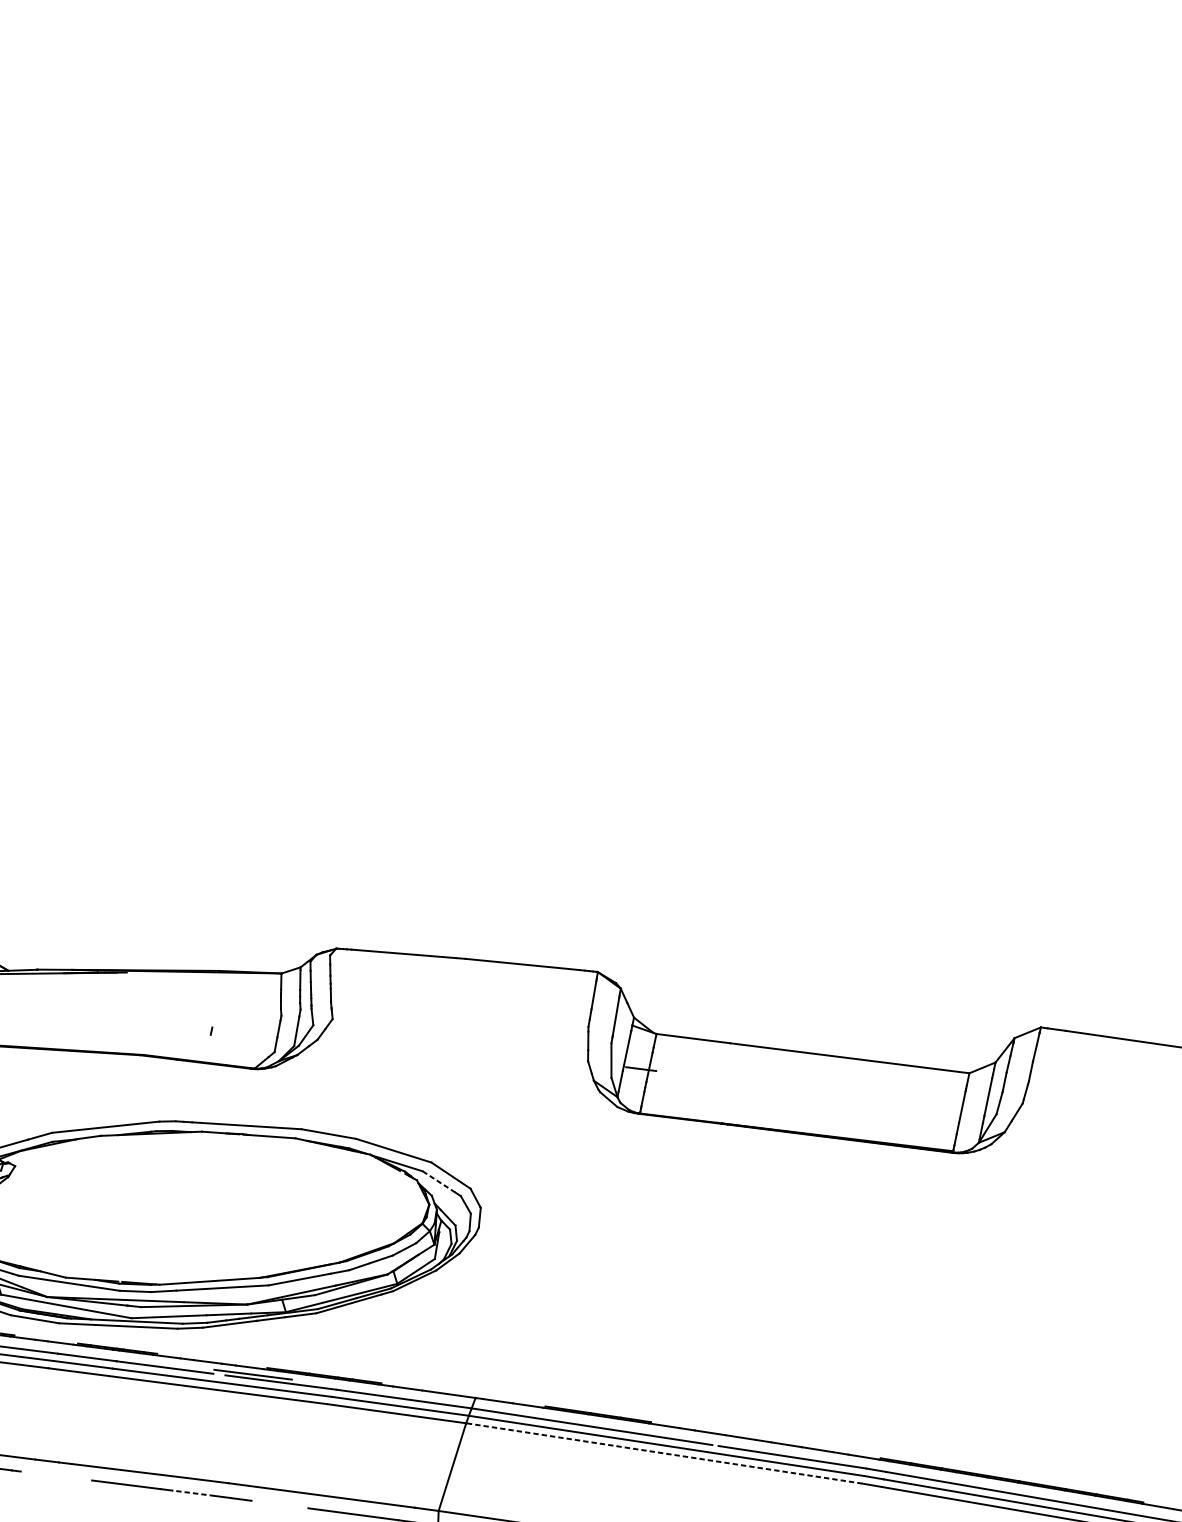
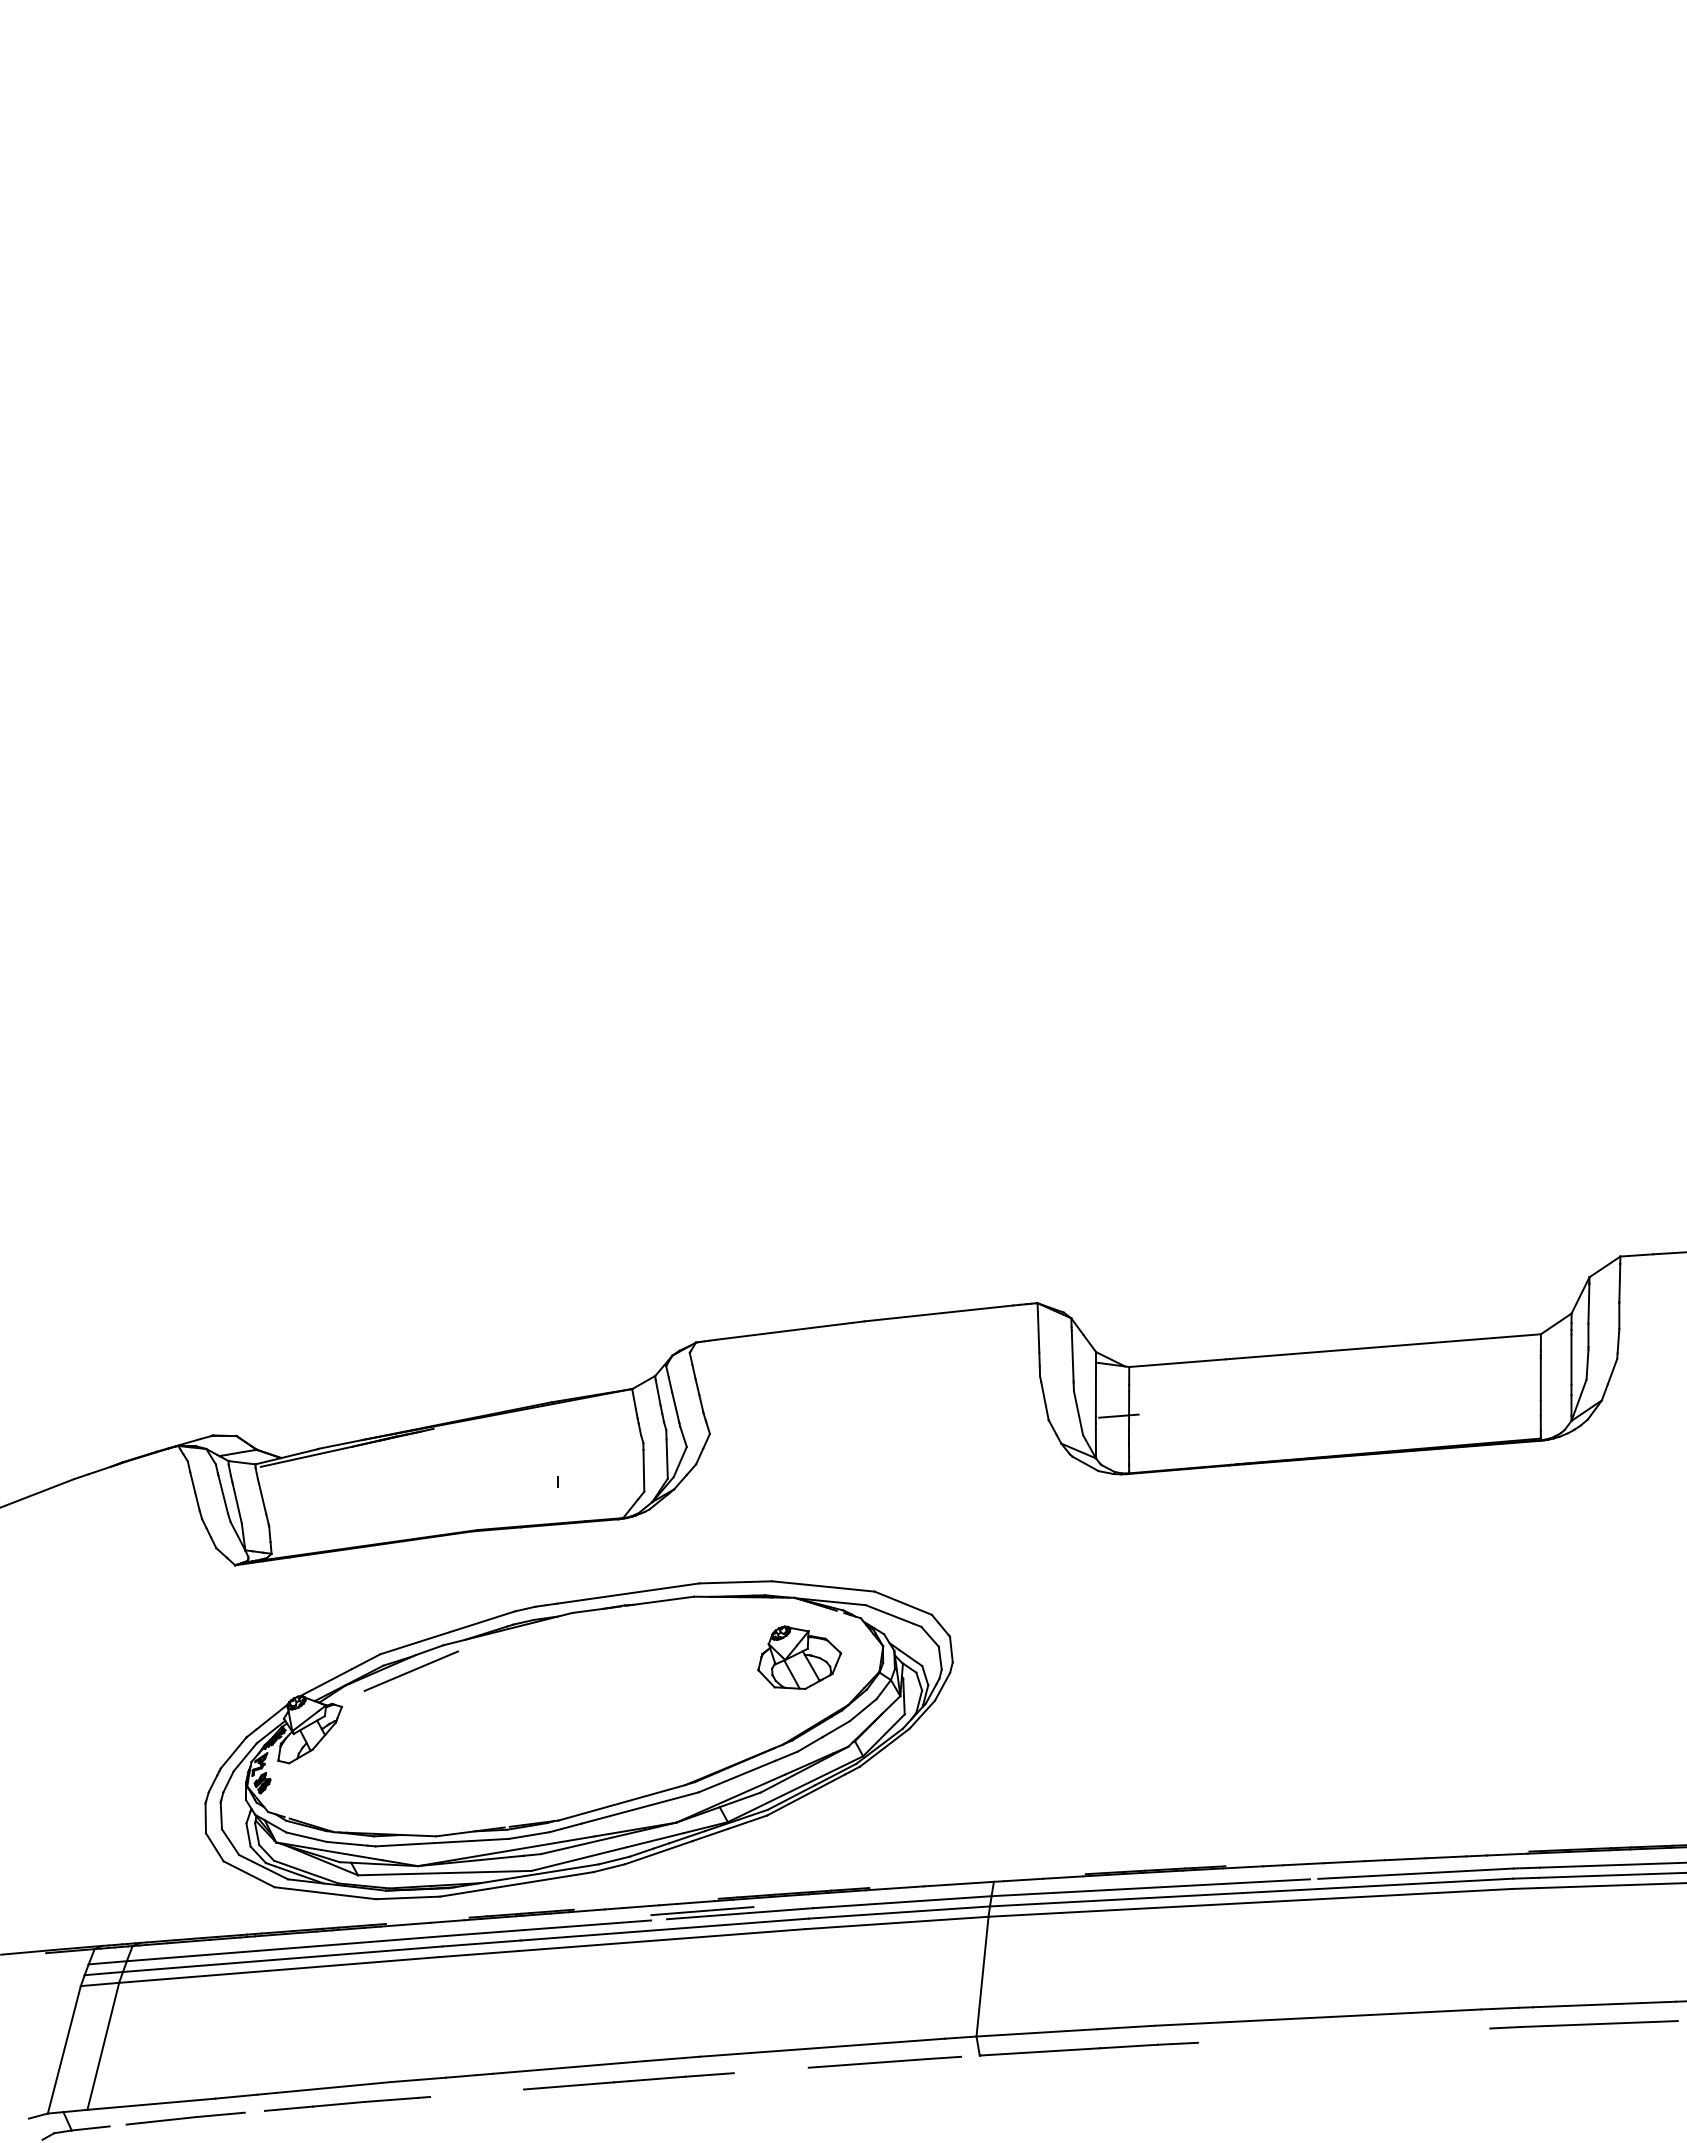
line: (72, 1149) -> (411, 1670), added
line: (438, 1181) -> (889, 1614), dashed -> solid
part: (365, 1200) -> (799, 1657), added
line: (664, 1453) -> (1250, 1902), dashed -> solid
line: (193, 1492) -> (657, 2078), dashed -> solid

